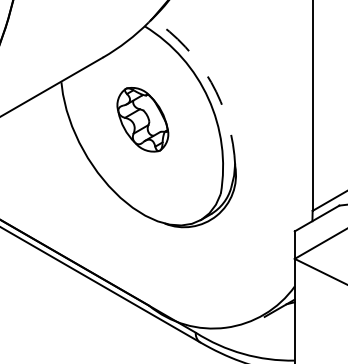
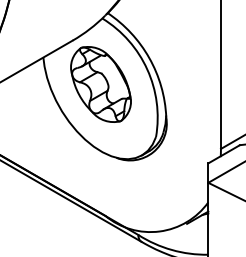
arc: (211, 82) -> (149, 58), dashed -> solid
part: (142, 119) -> (100, 84), size x1.67

